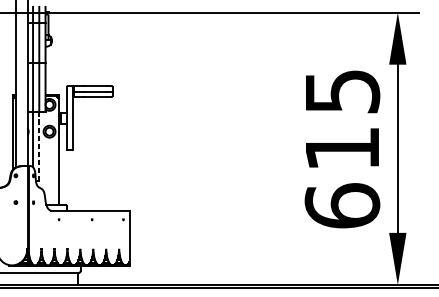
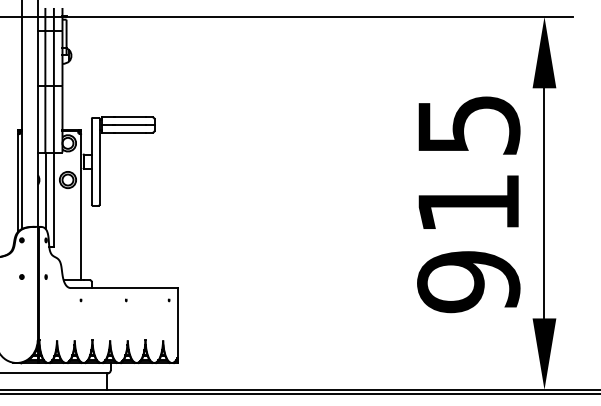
line: (38, 145) -> (53, 199), dashed -> solid
text: (342, 205) -> (468, 281), 615 -> 915

